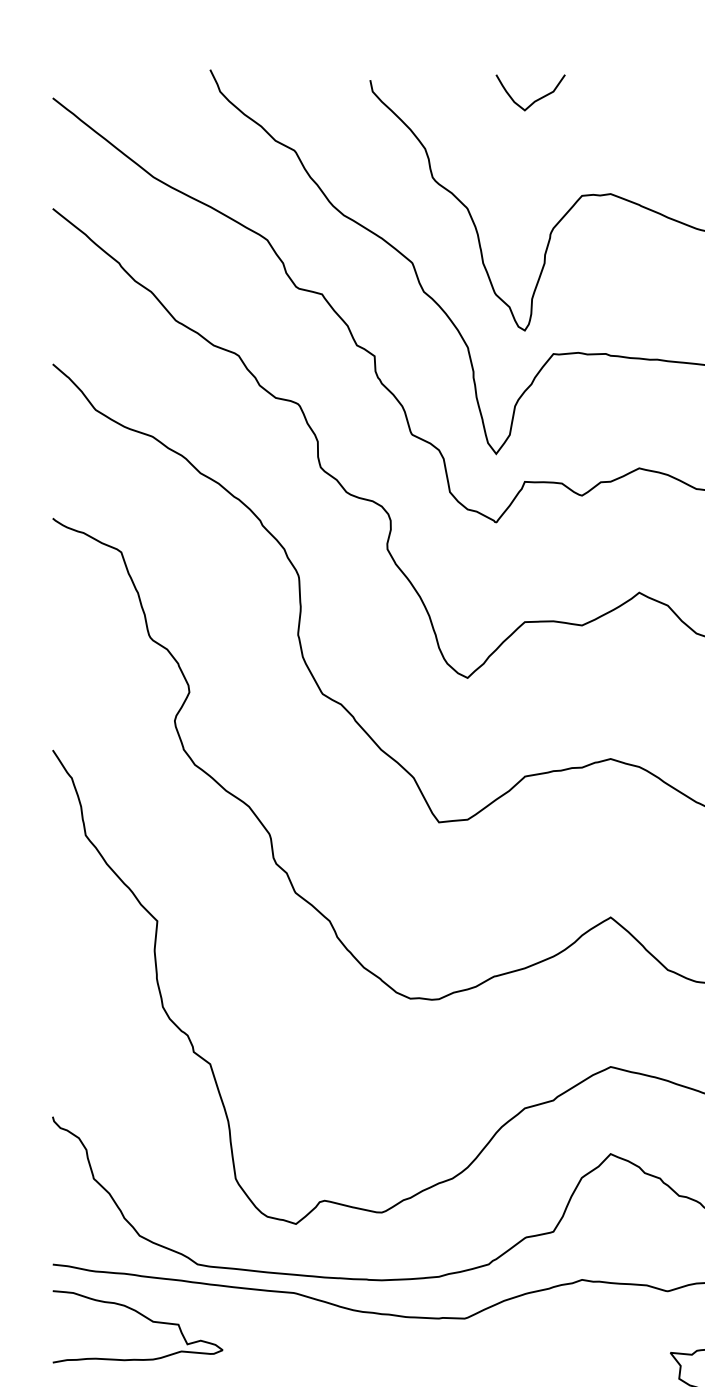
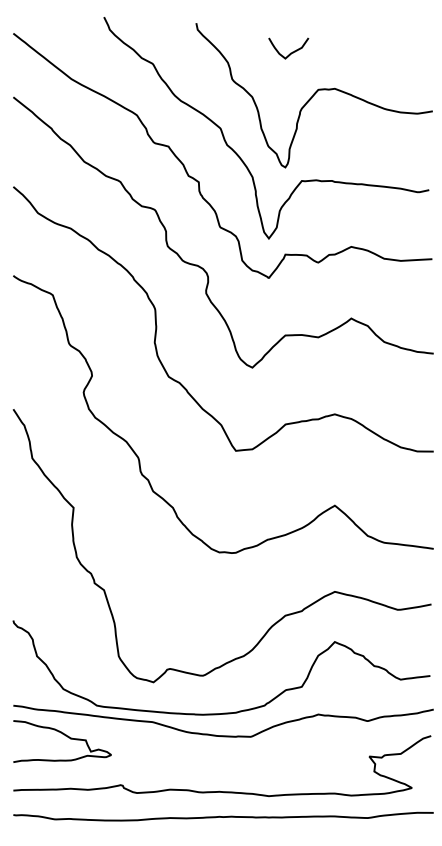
curve: (533, 99) -> (290, 52), moved

